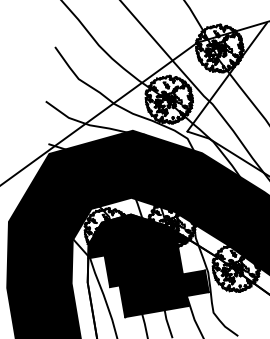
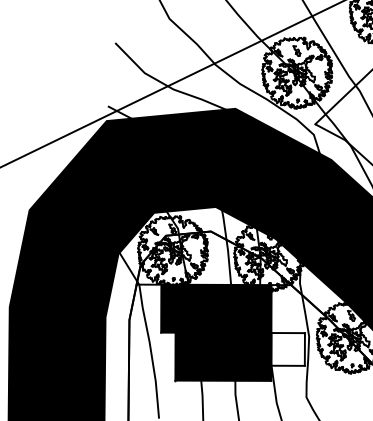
fill: (139, 236) -> (217, 265), removed
fill: (195, 283) -> (287, 349), removed

